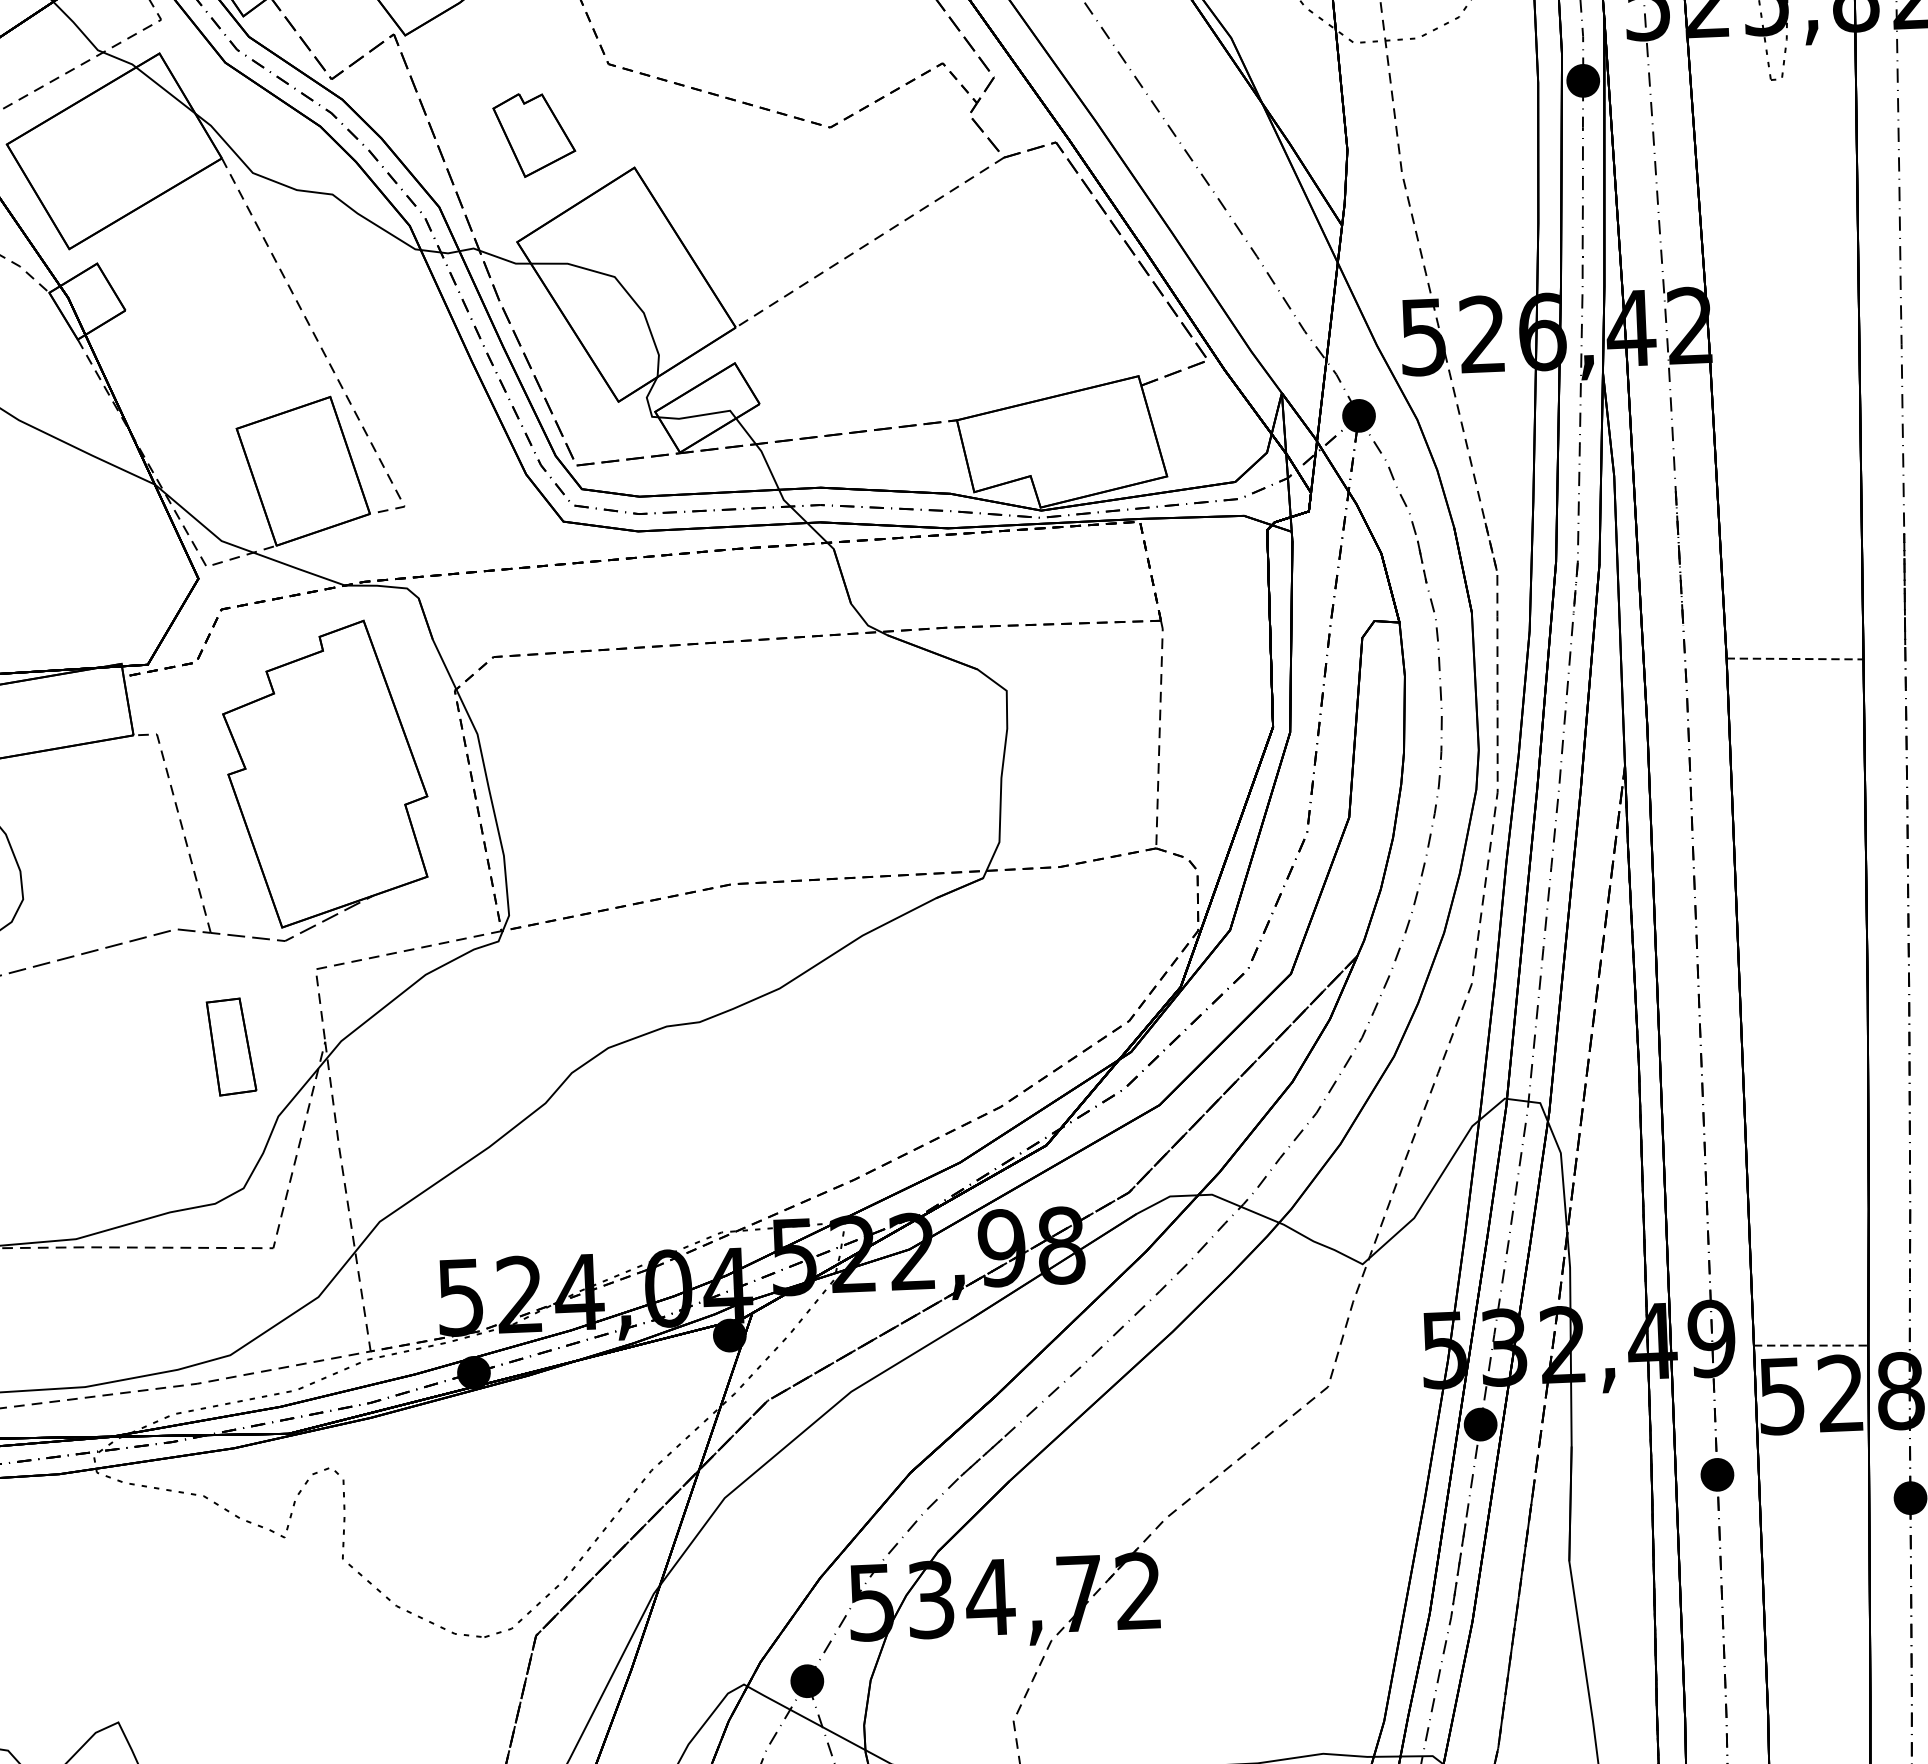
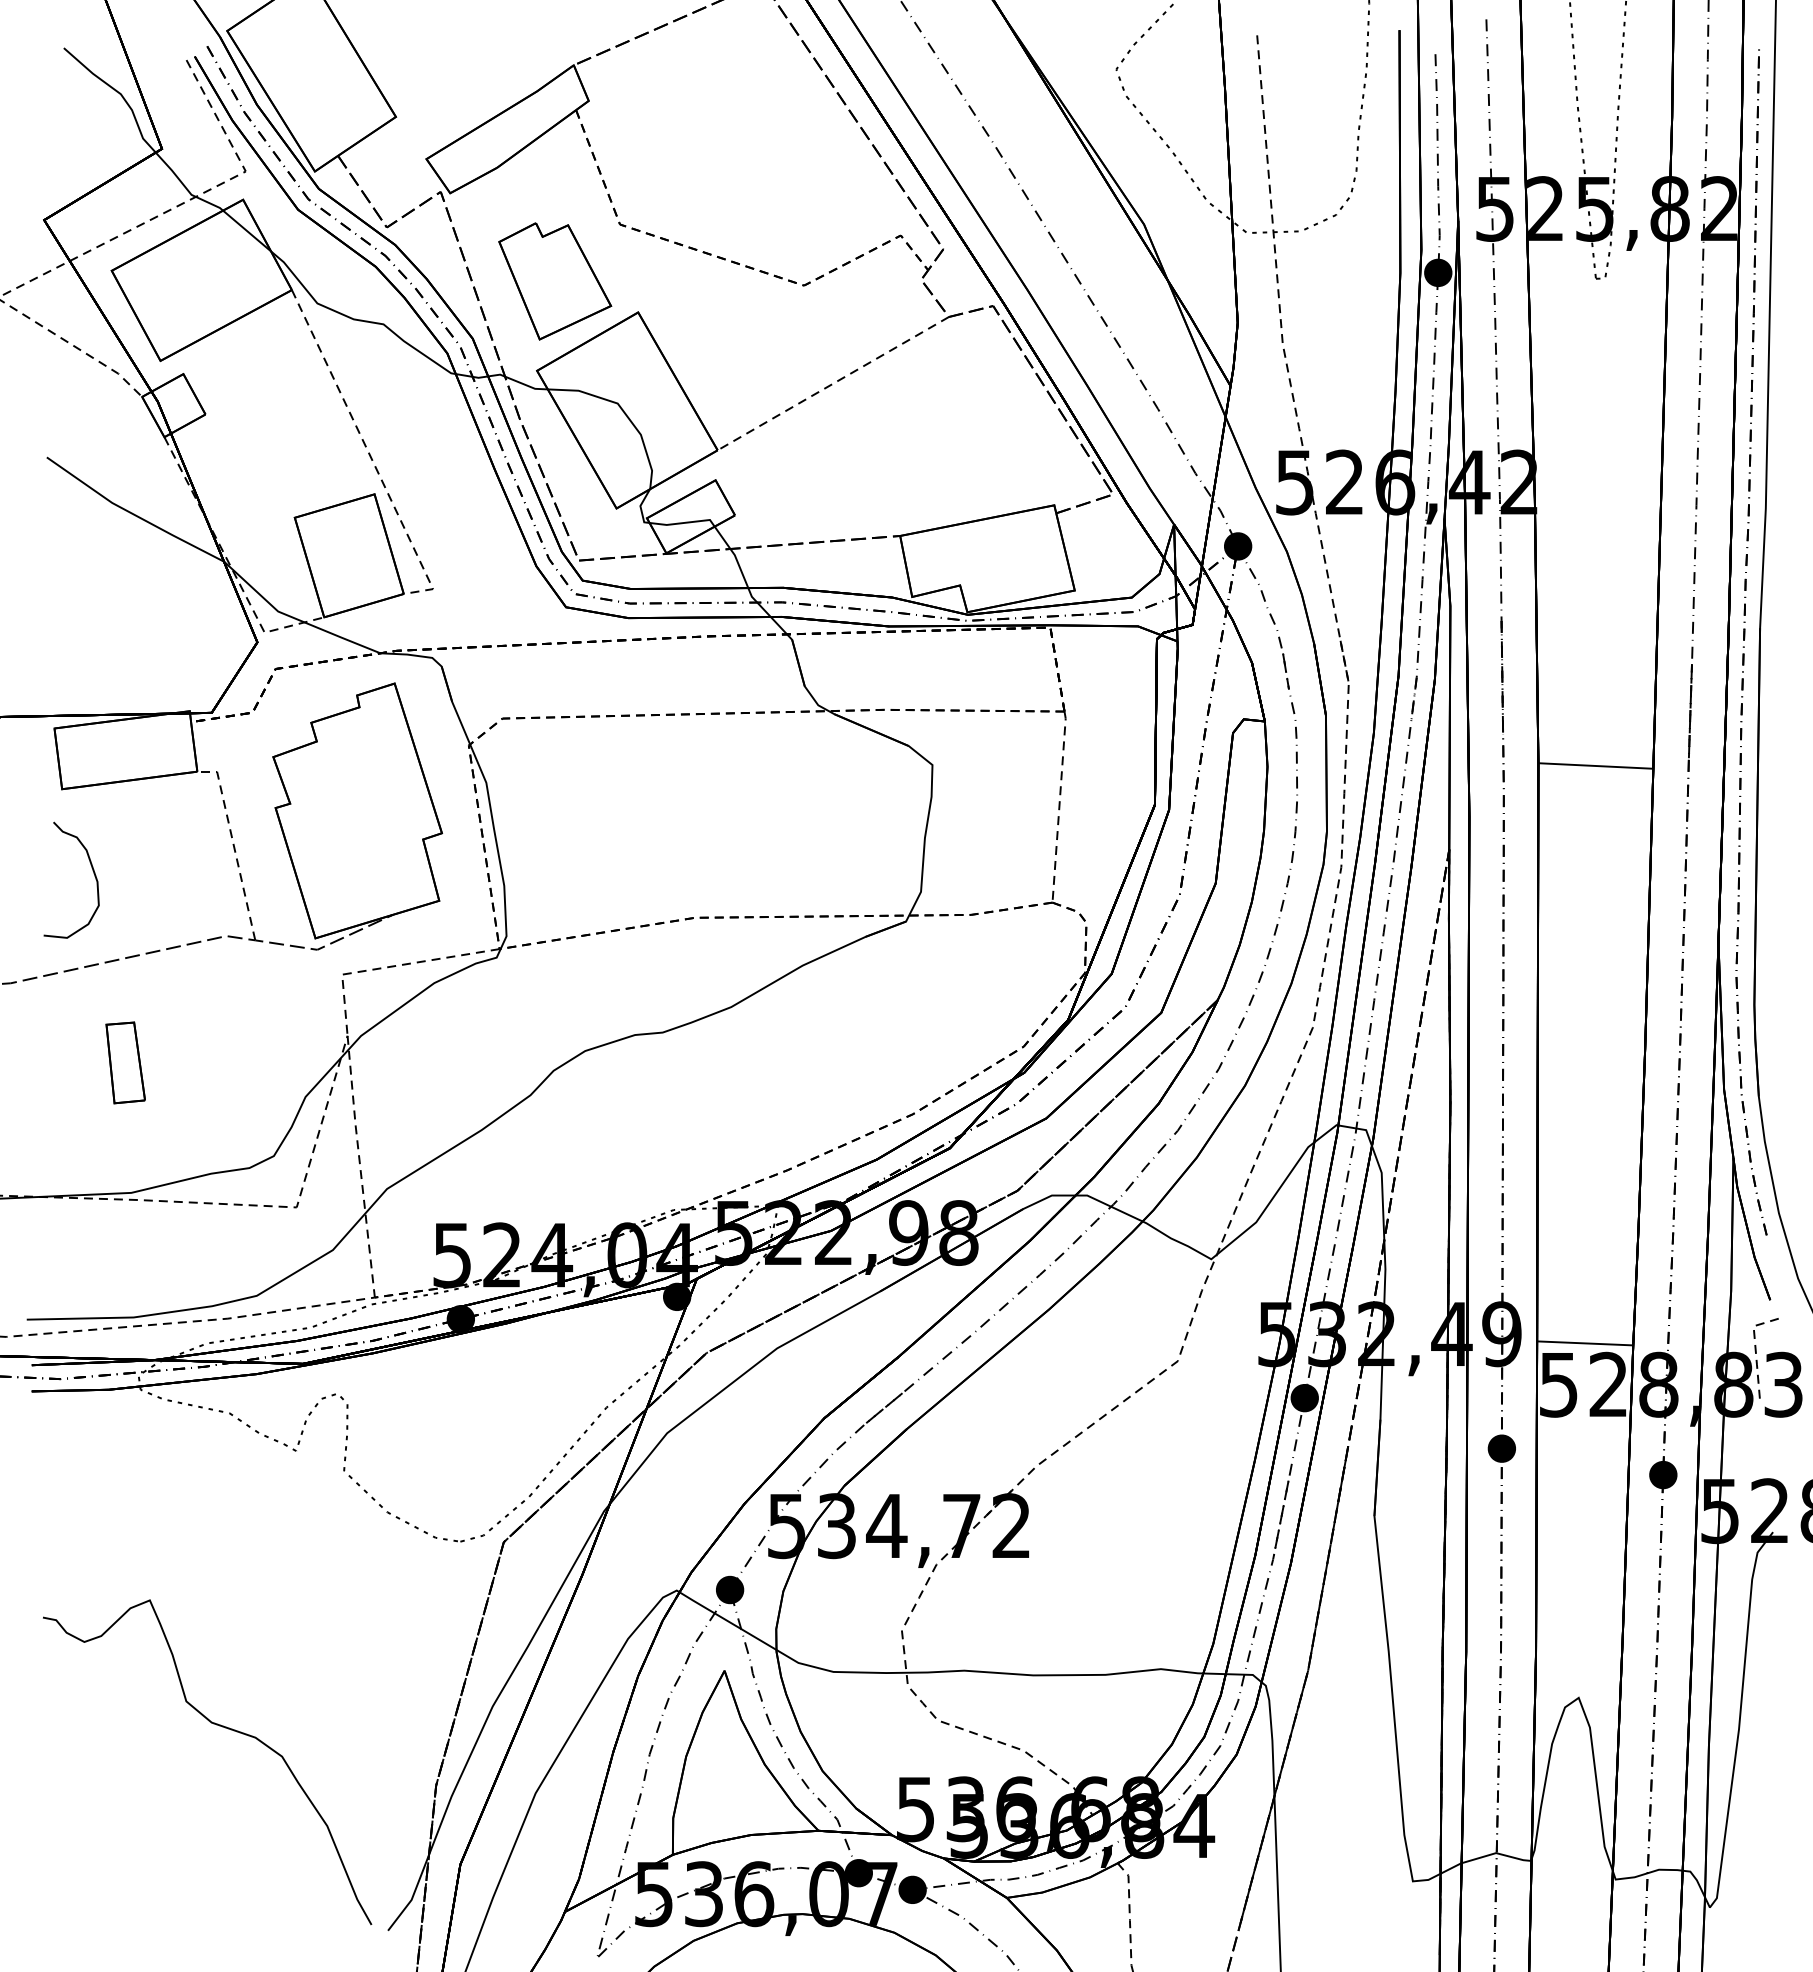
part: (534, 135) -> (555, 281), size x1.67
line: (1794, 659) -> (1595, 766), dashed -> solid
part: (231, 1046) -> (125, 1062), moved
line: (1811, 1345) -> (1585, 1343), dashed -> solid

